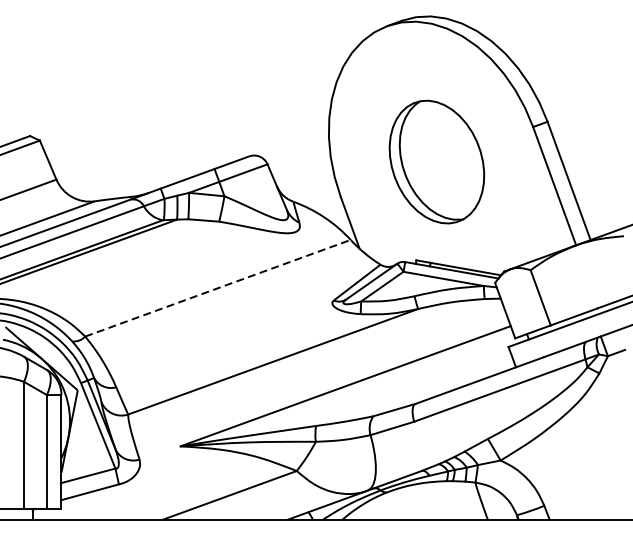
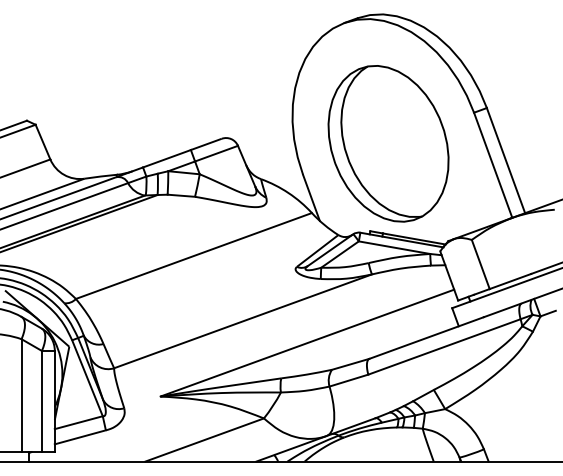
part: (436, 161) -> (388, 143), size x1.43
line: (217, 287) -> (193, 255), dashed -> solid

